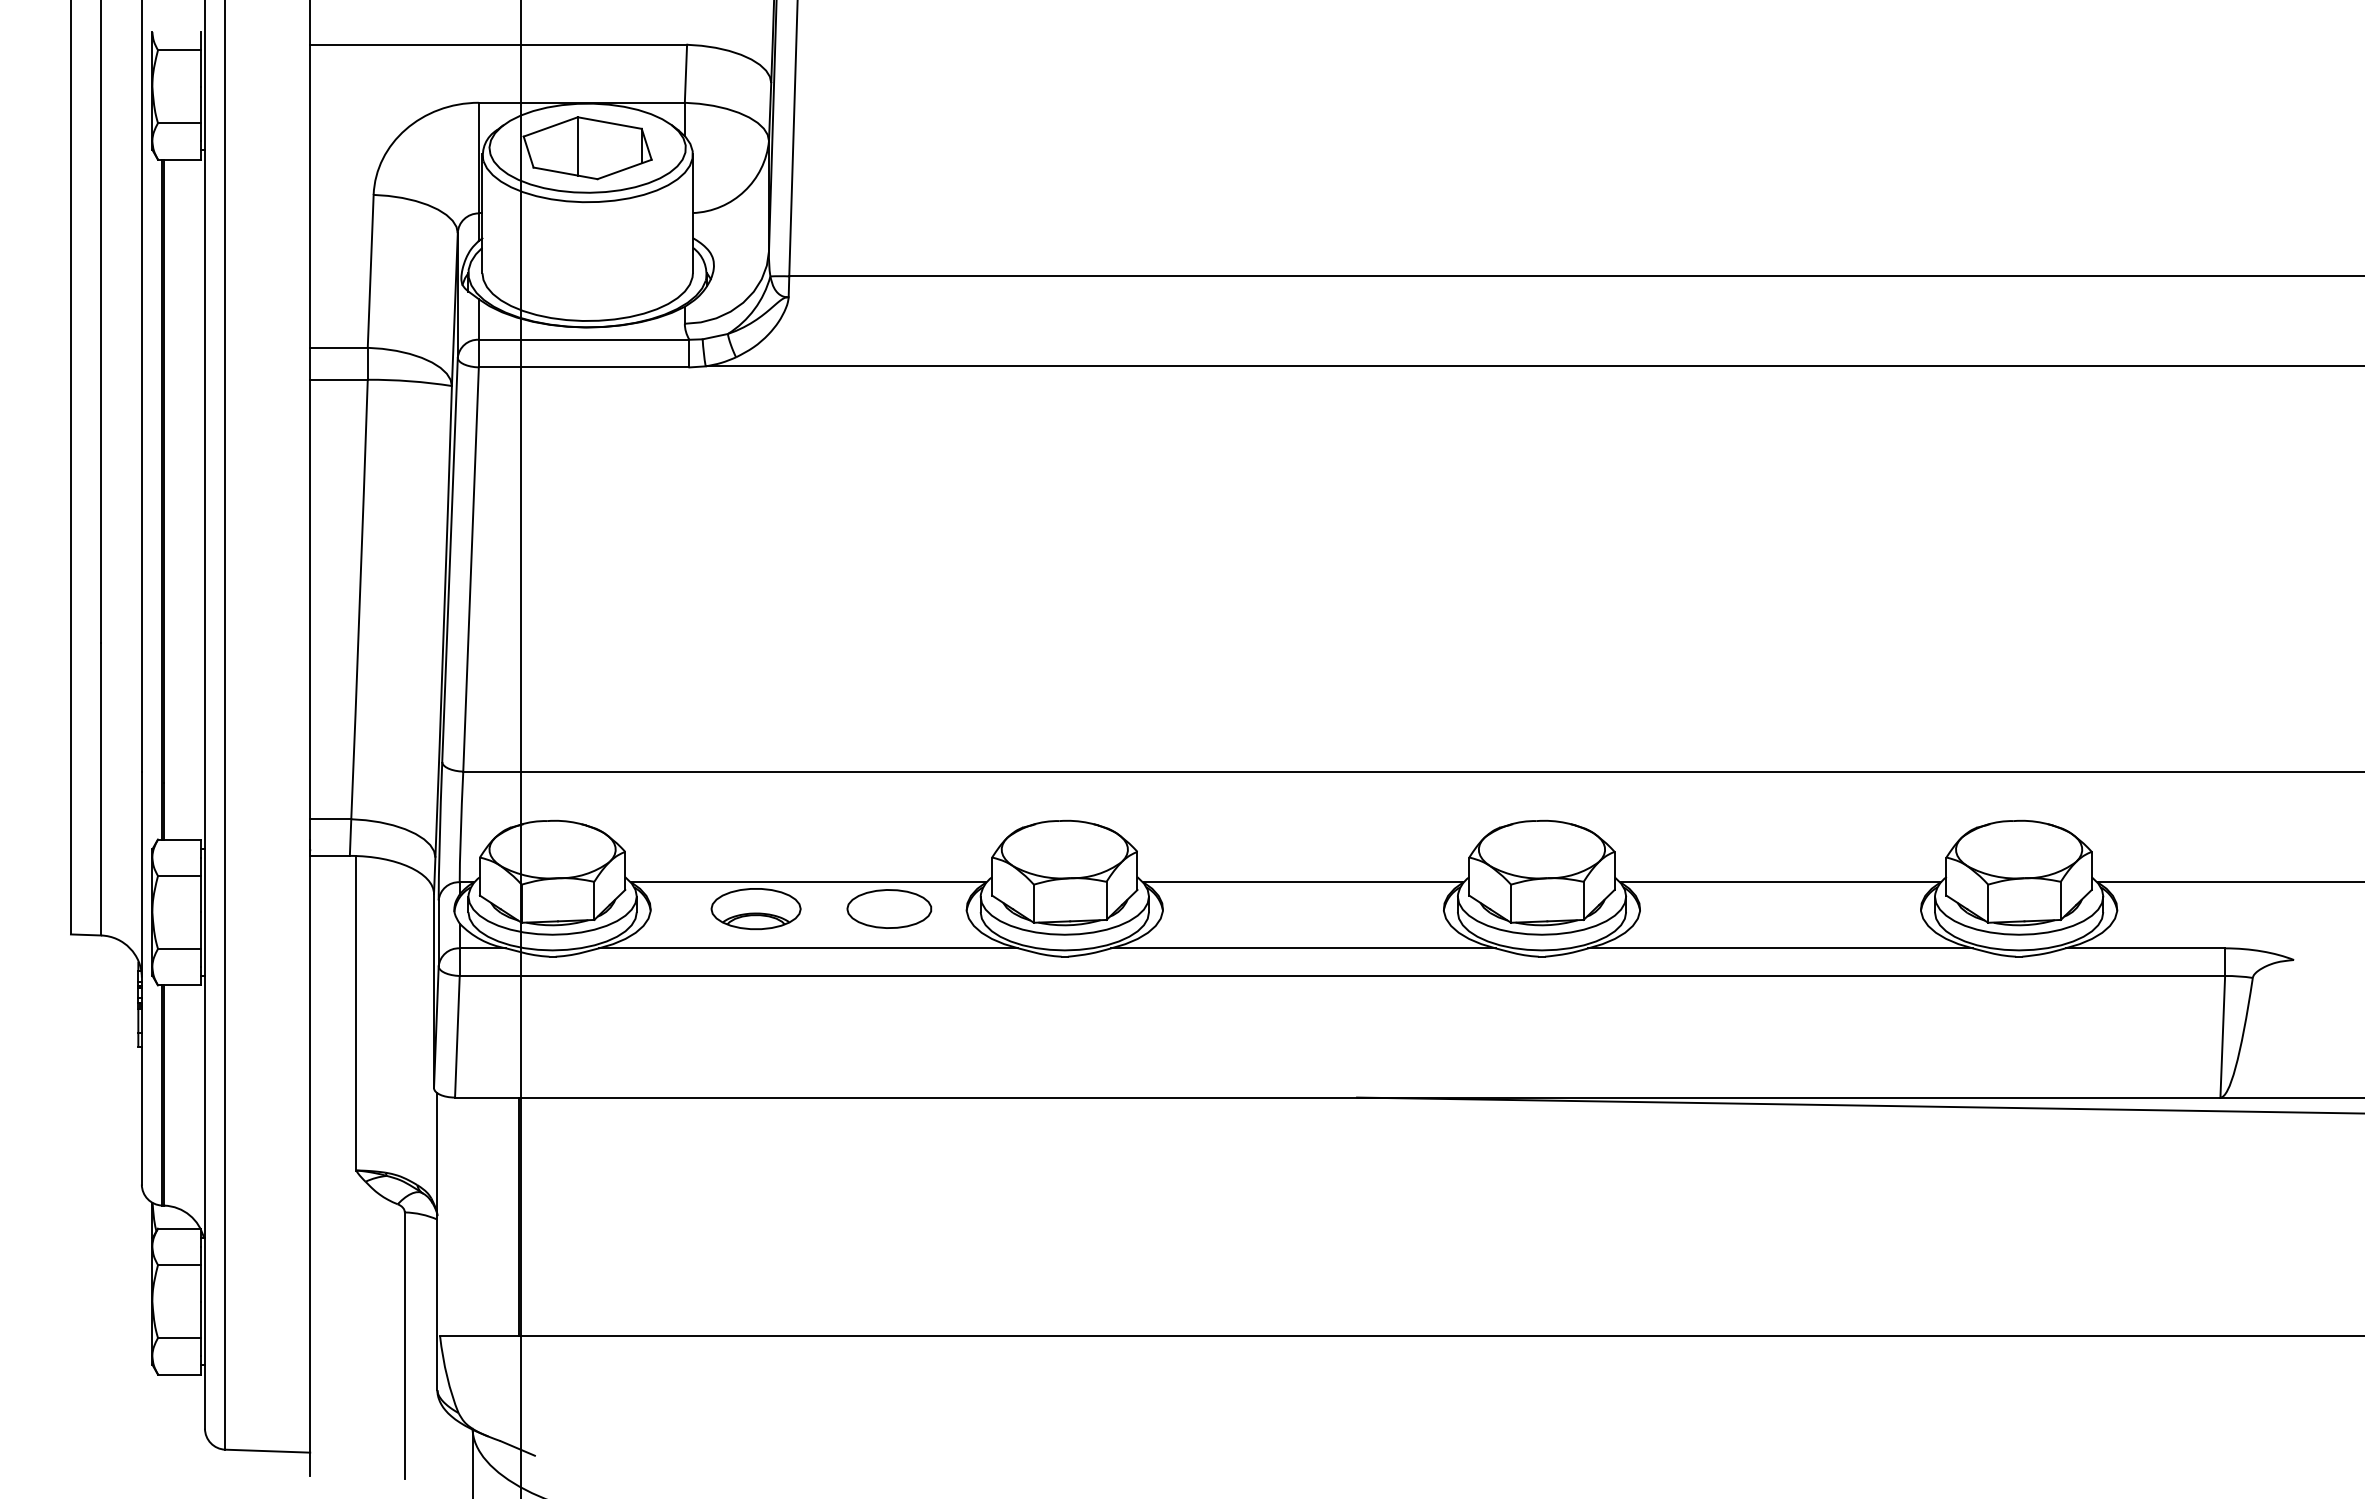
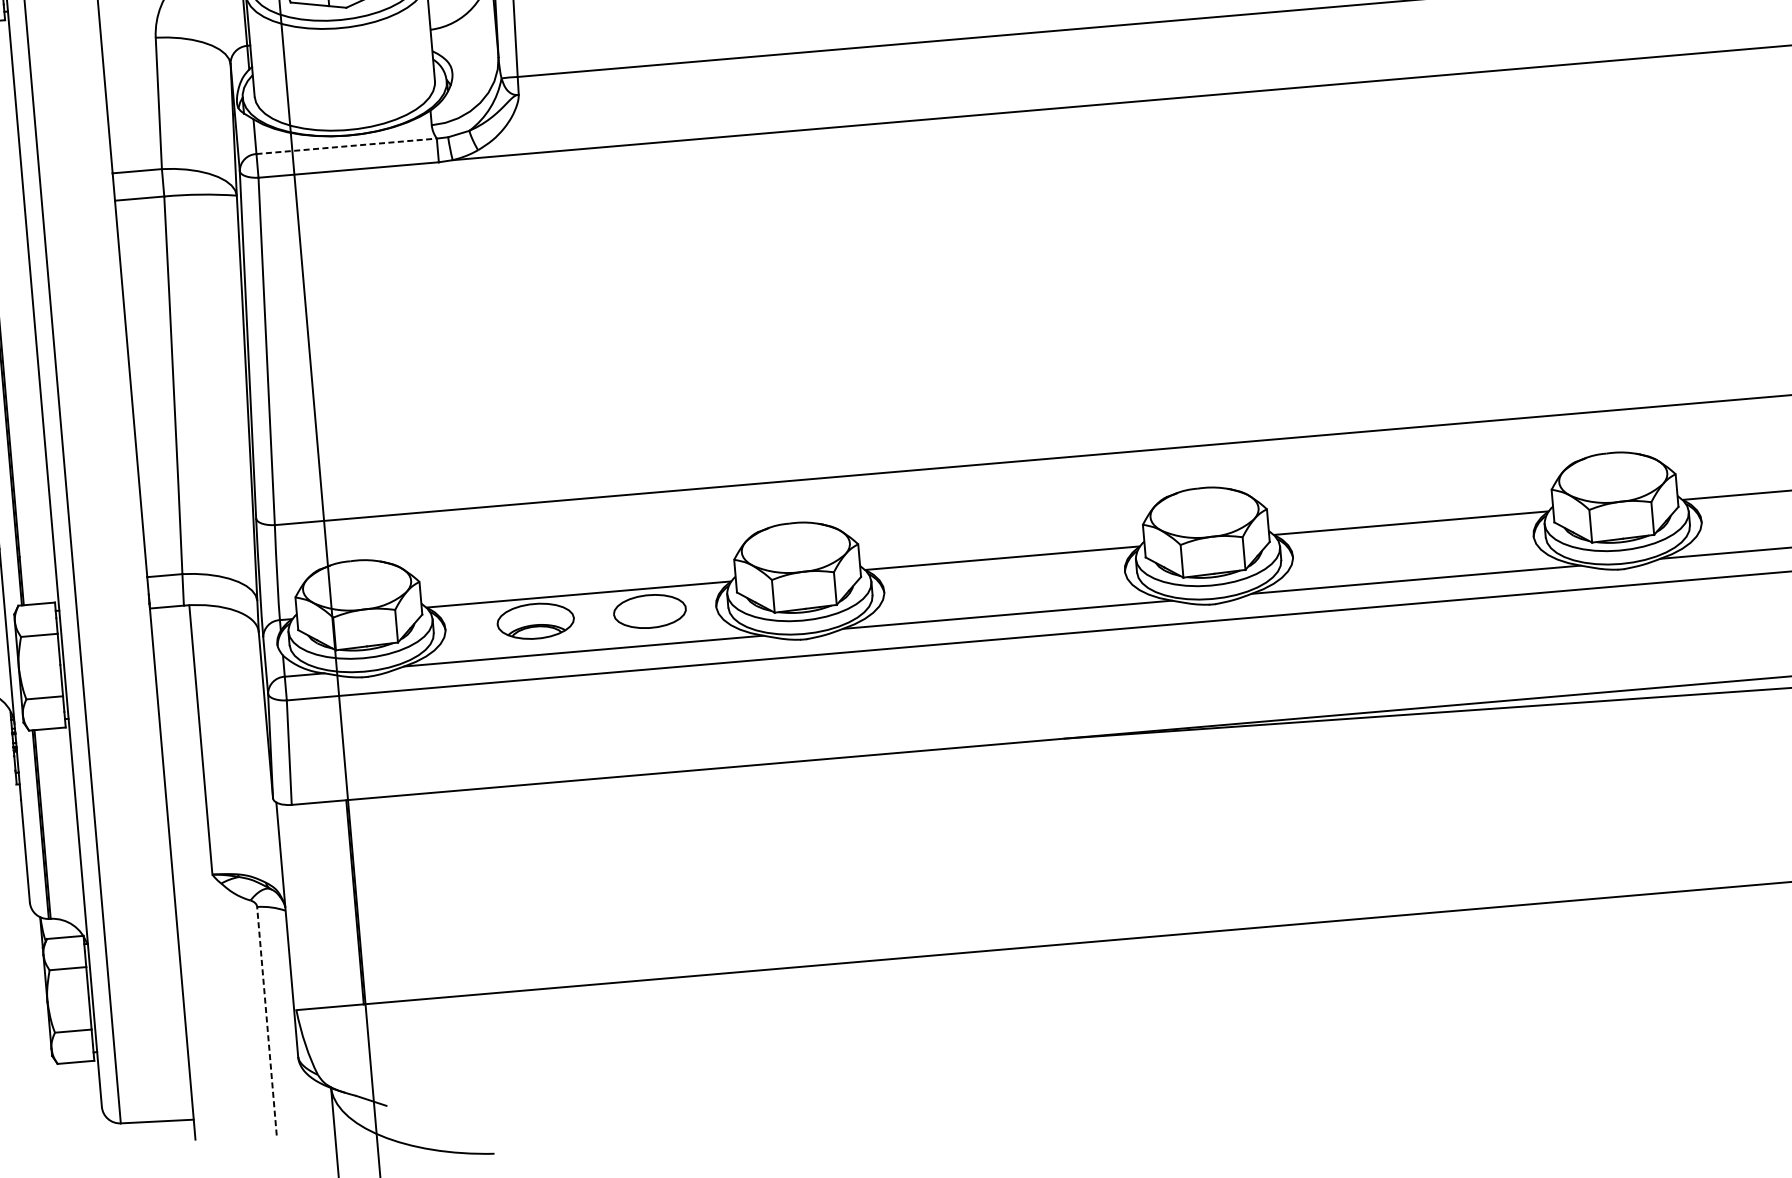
line: (584, 339) -> (346, 146), solid -> dashed
line: (404, 1345) -> (266, 1020), solid -> dashed

